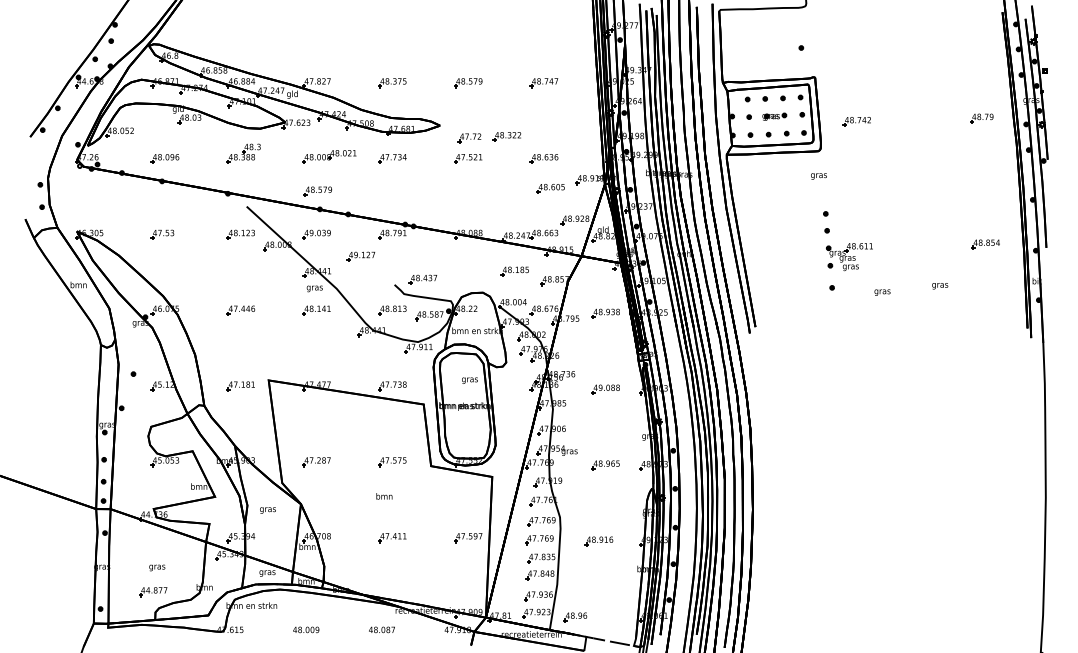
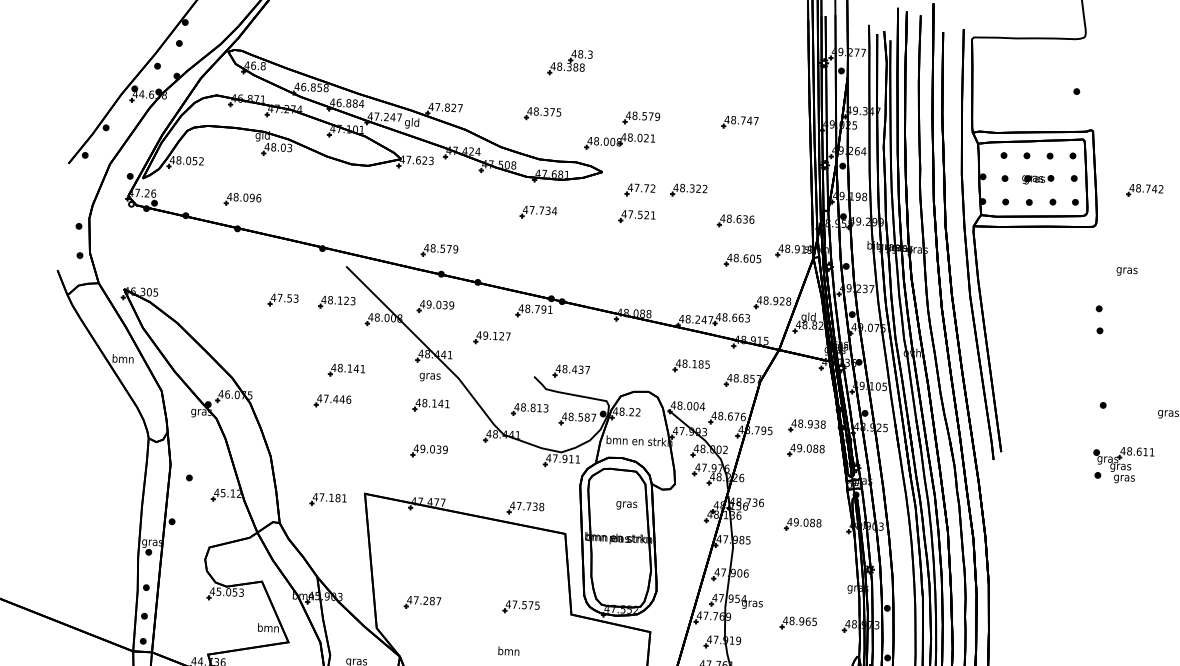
part: (243, 153) -> (569, 62), moved
part: (329, 156) -> (619, 141), moved
text: (818, 176) -> (1126, 271), moved
part: (162, 234) -> (283, 300), moved
part: (849, 257) -> (1123, 465), moved
part: (250, 286) -> (346, 370), added
part: (605, 332) -> (805, 450), added
part: (316, 345) -> (429, 451), added

